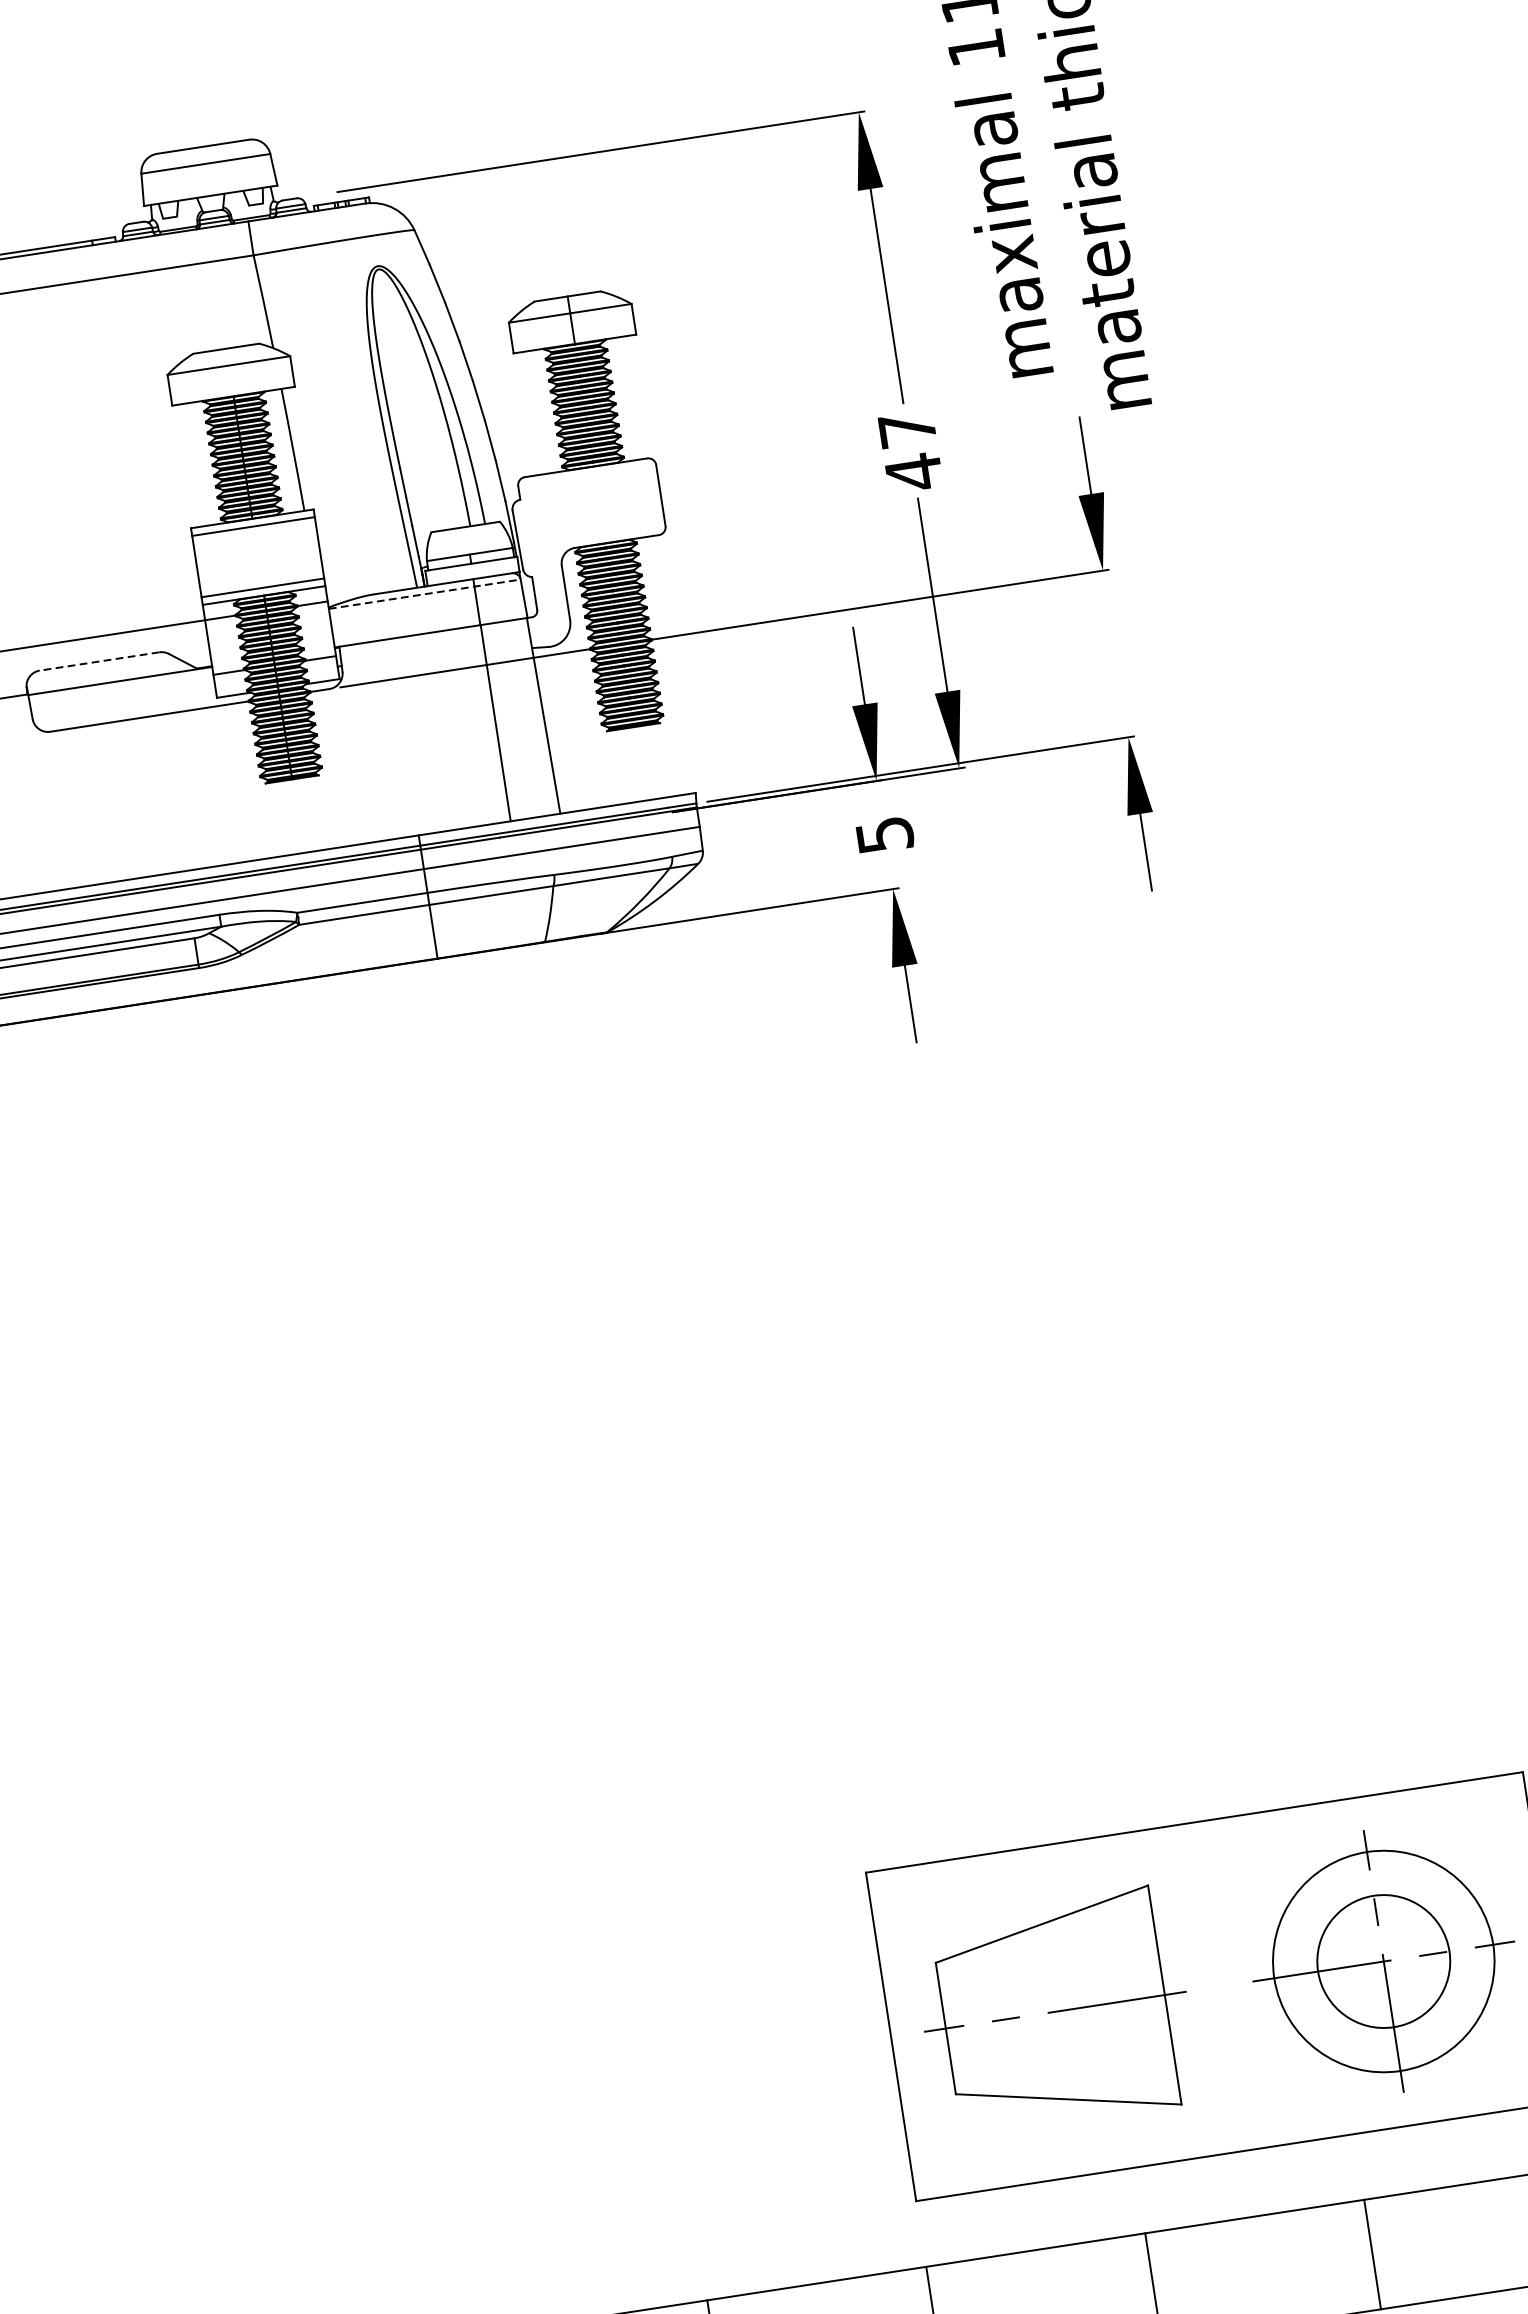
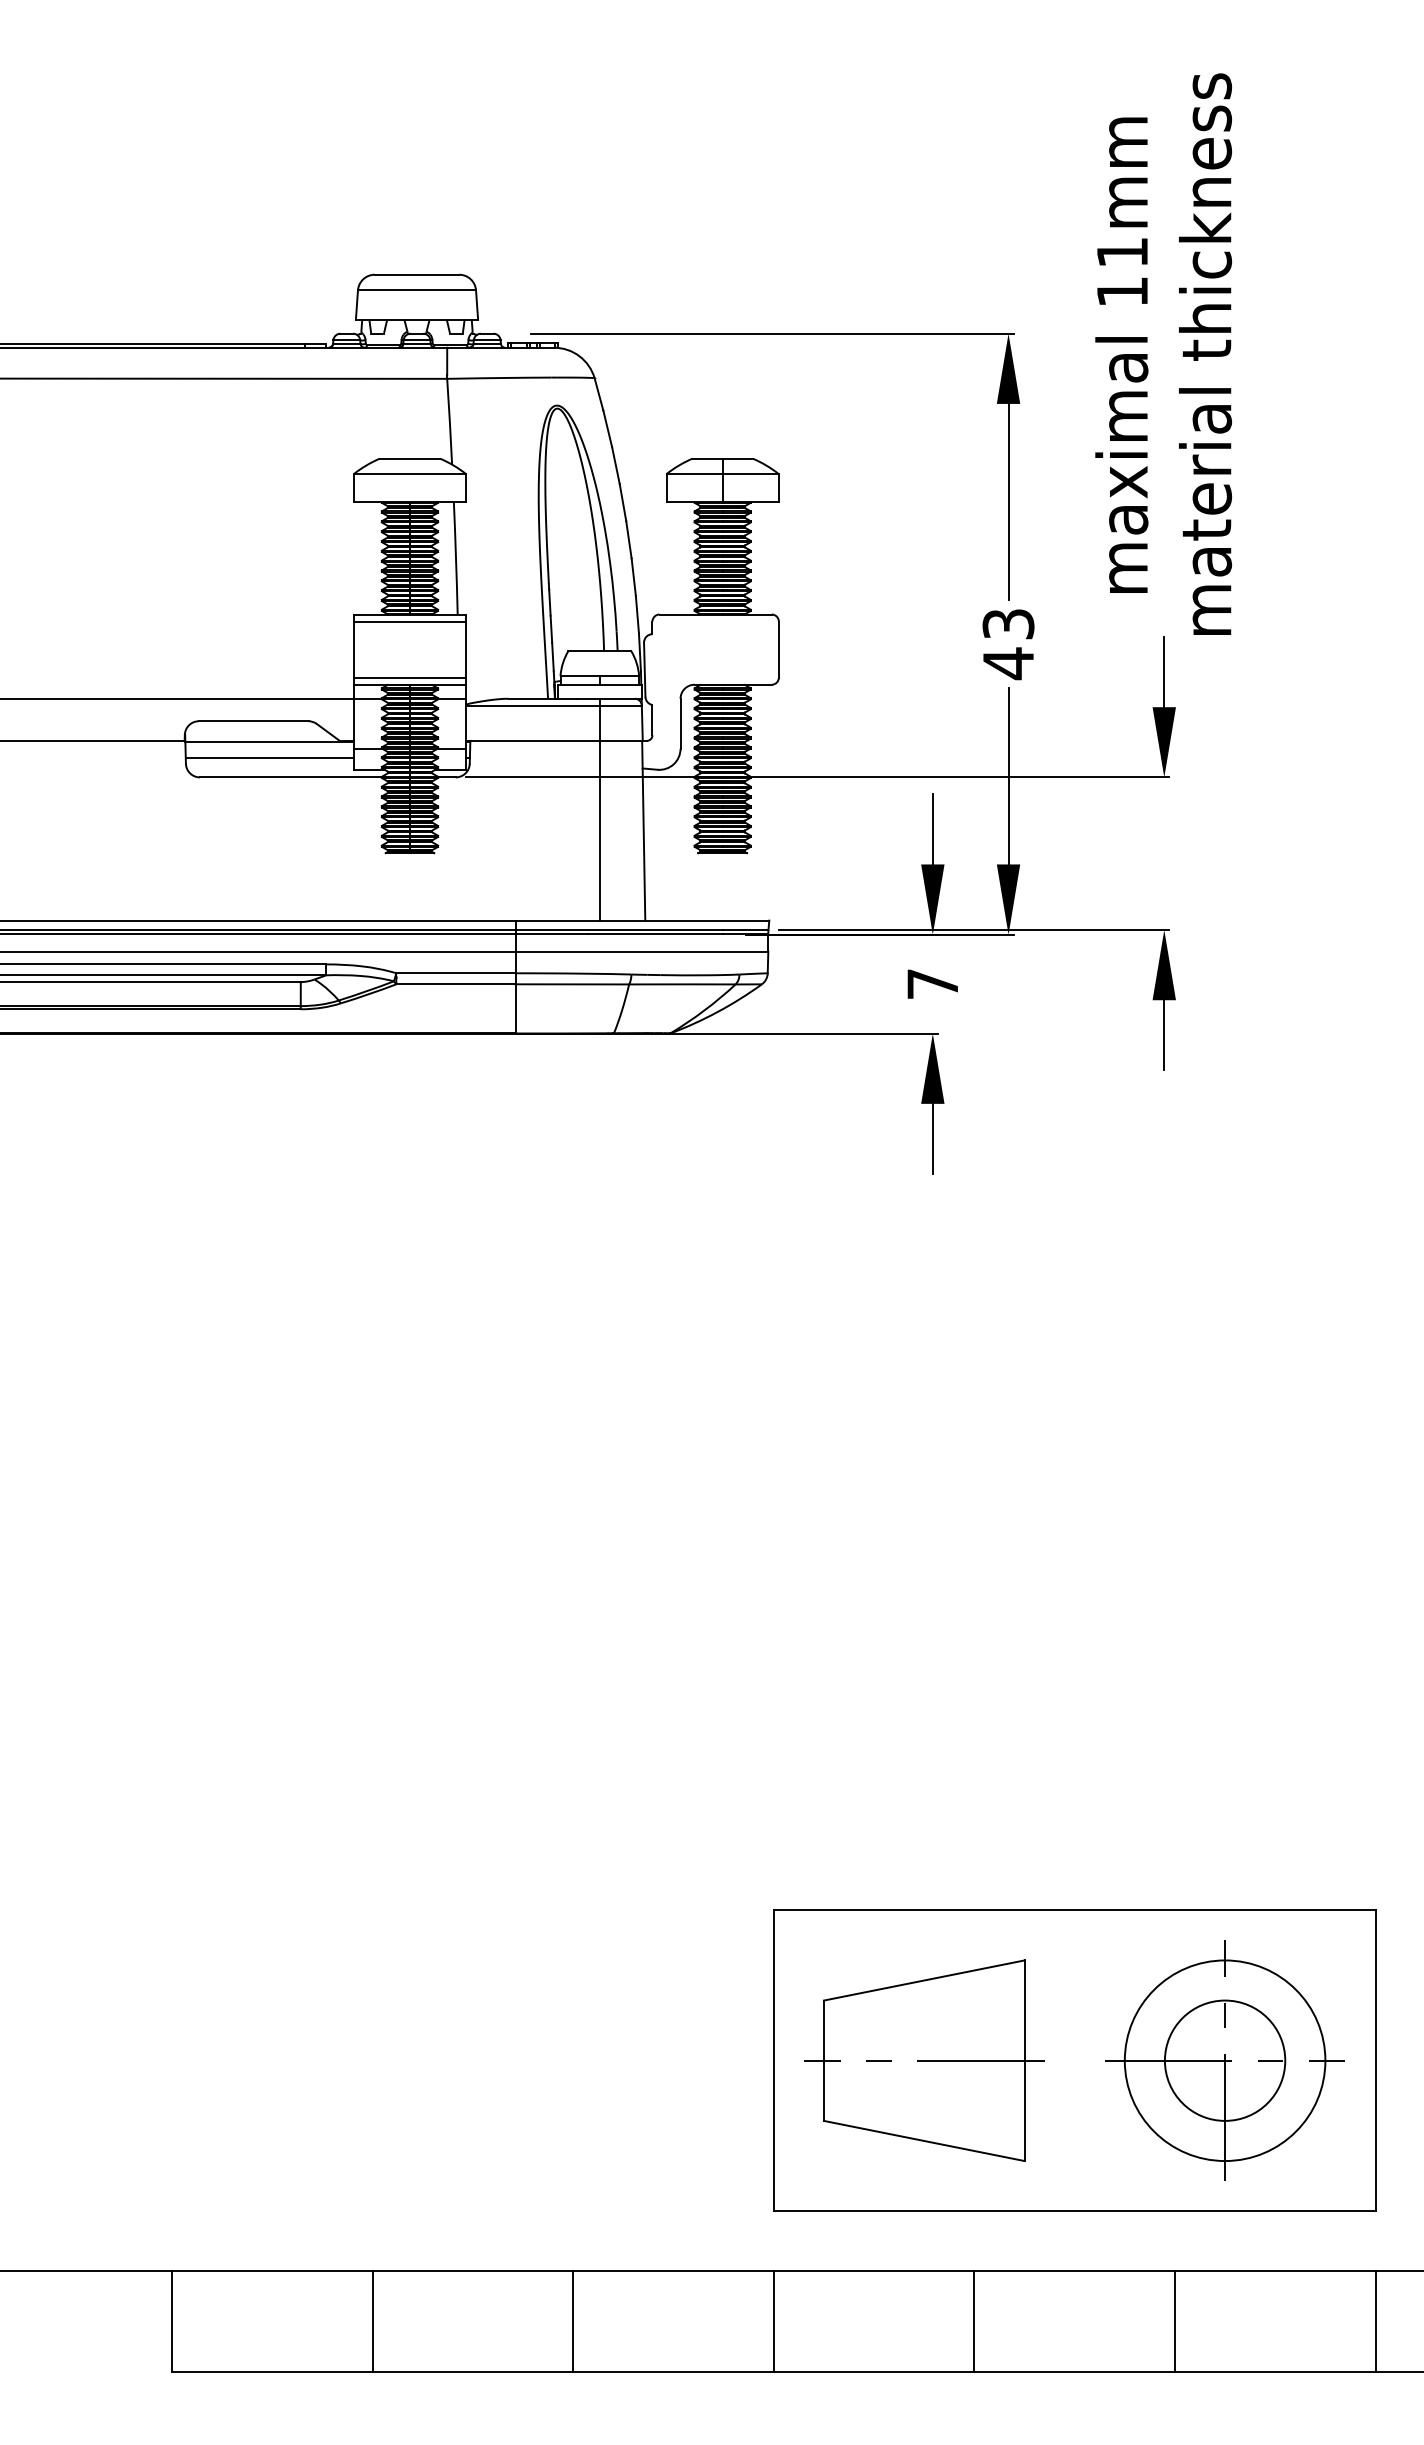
text: (907, 429) -> (1008, 624), 47 -> 43
line: (425, 594) -> (554, 705), dashed -> solid
line: (99, 661) -> (253, 721), dashed -> solid
line: (123, 699) -> (269, 758), added
text: (884, 834) -> (932, 983), 5 -> 7

